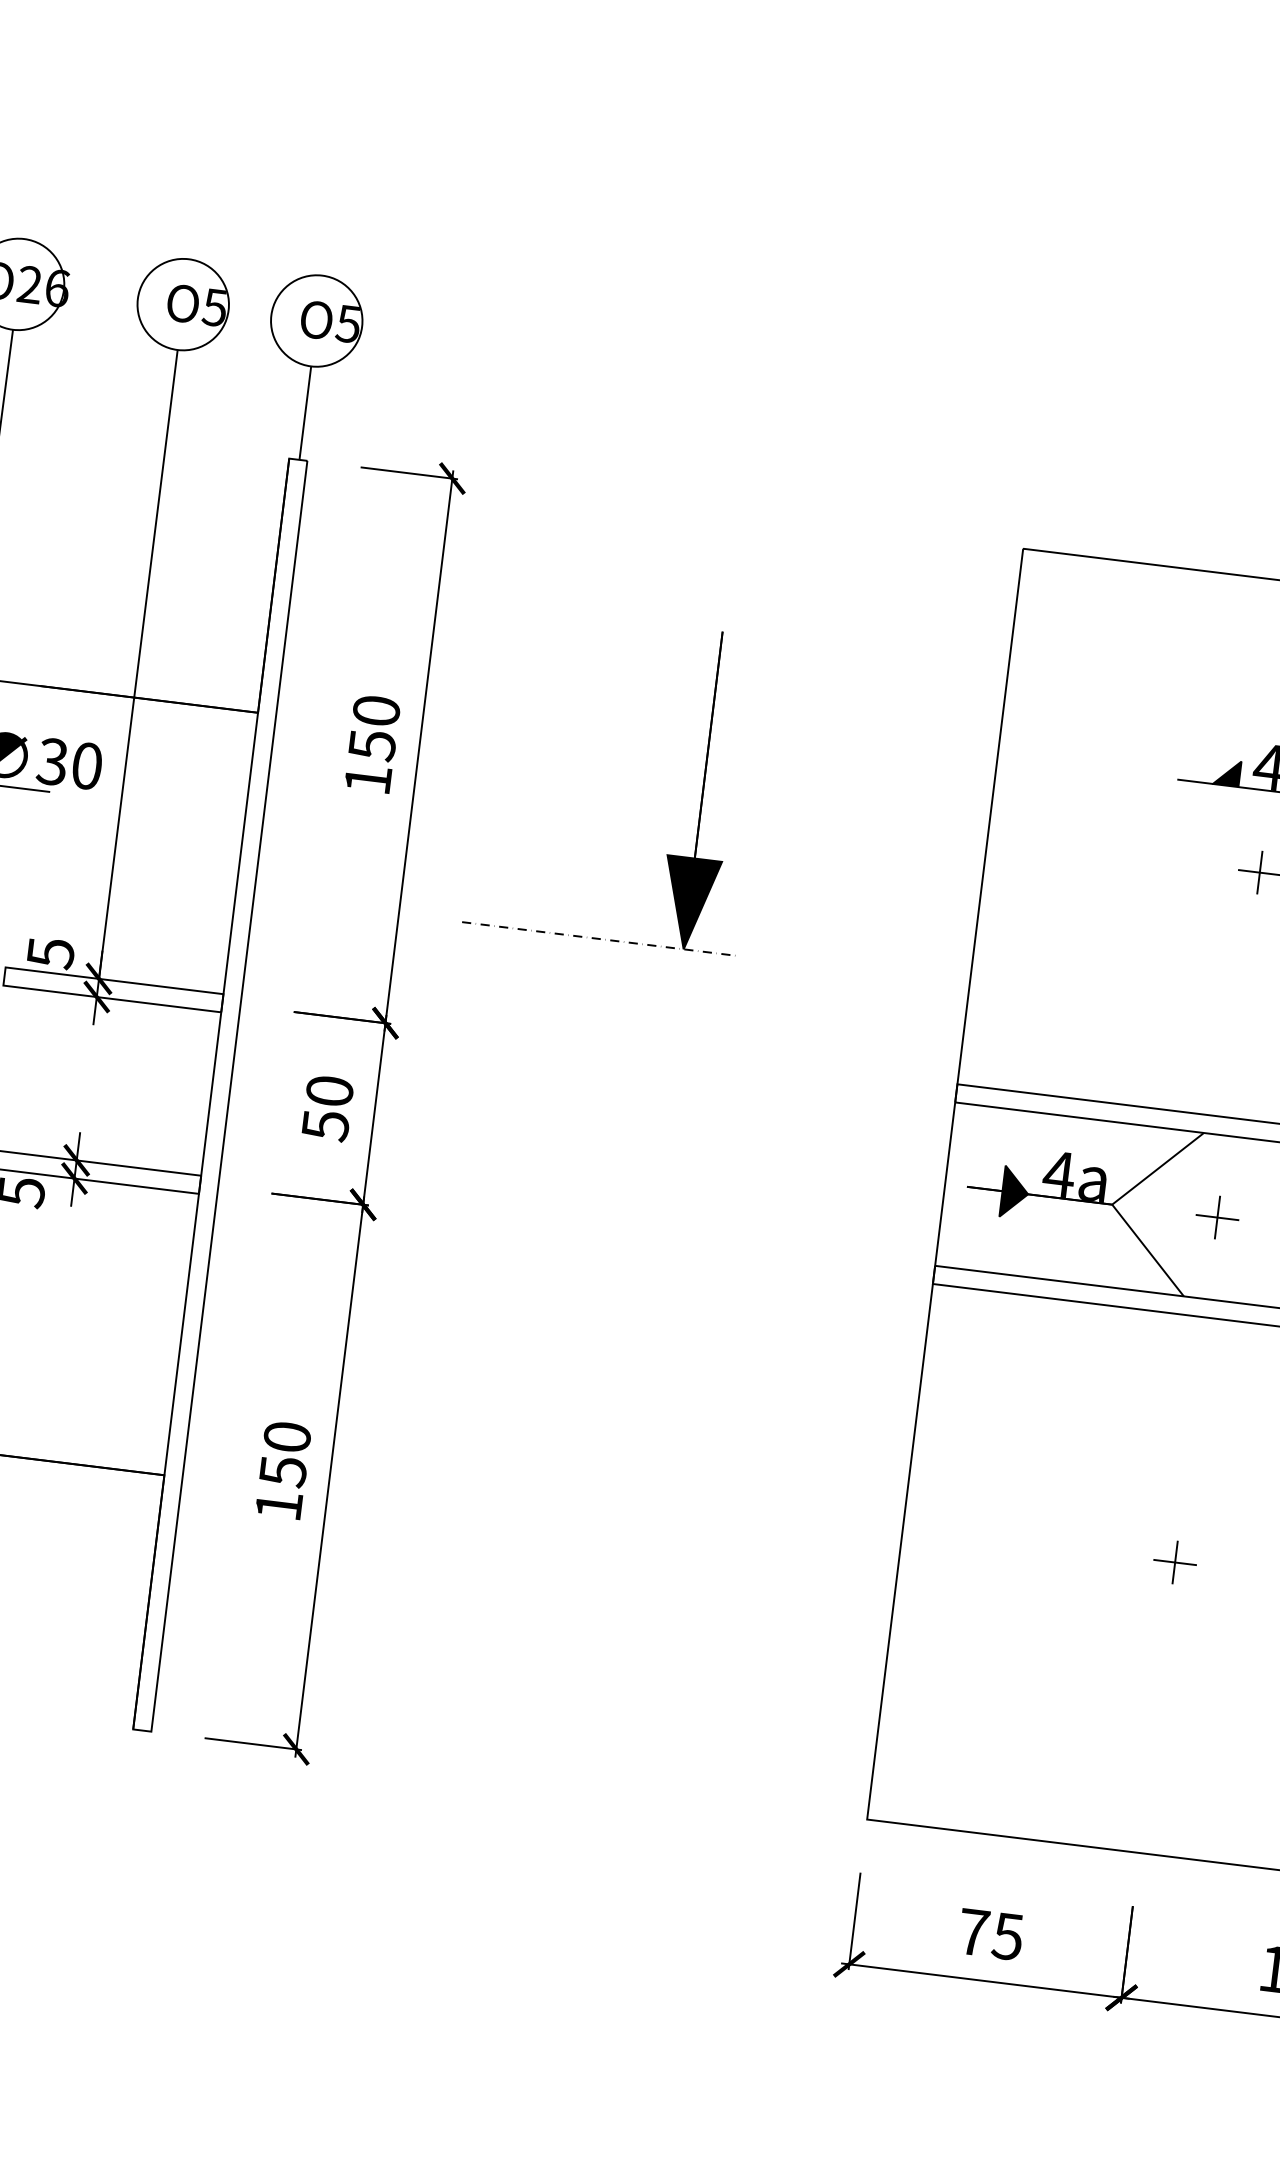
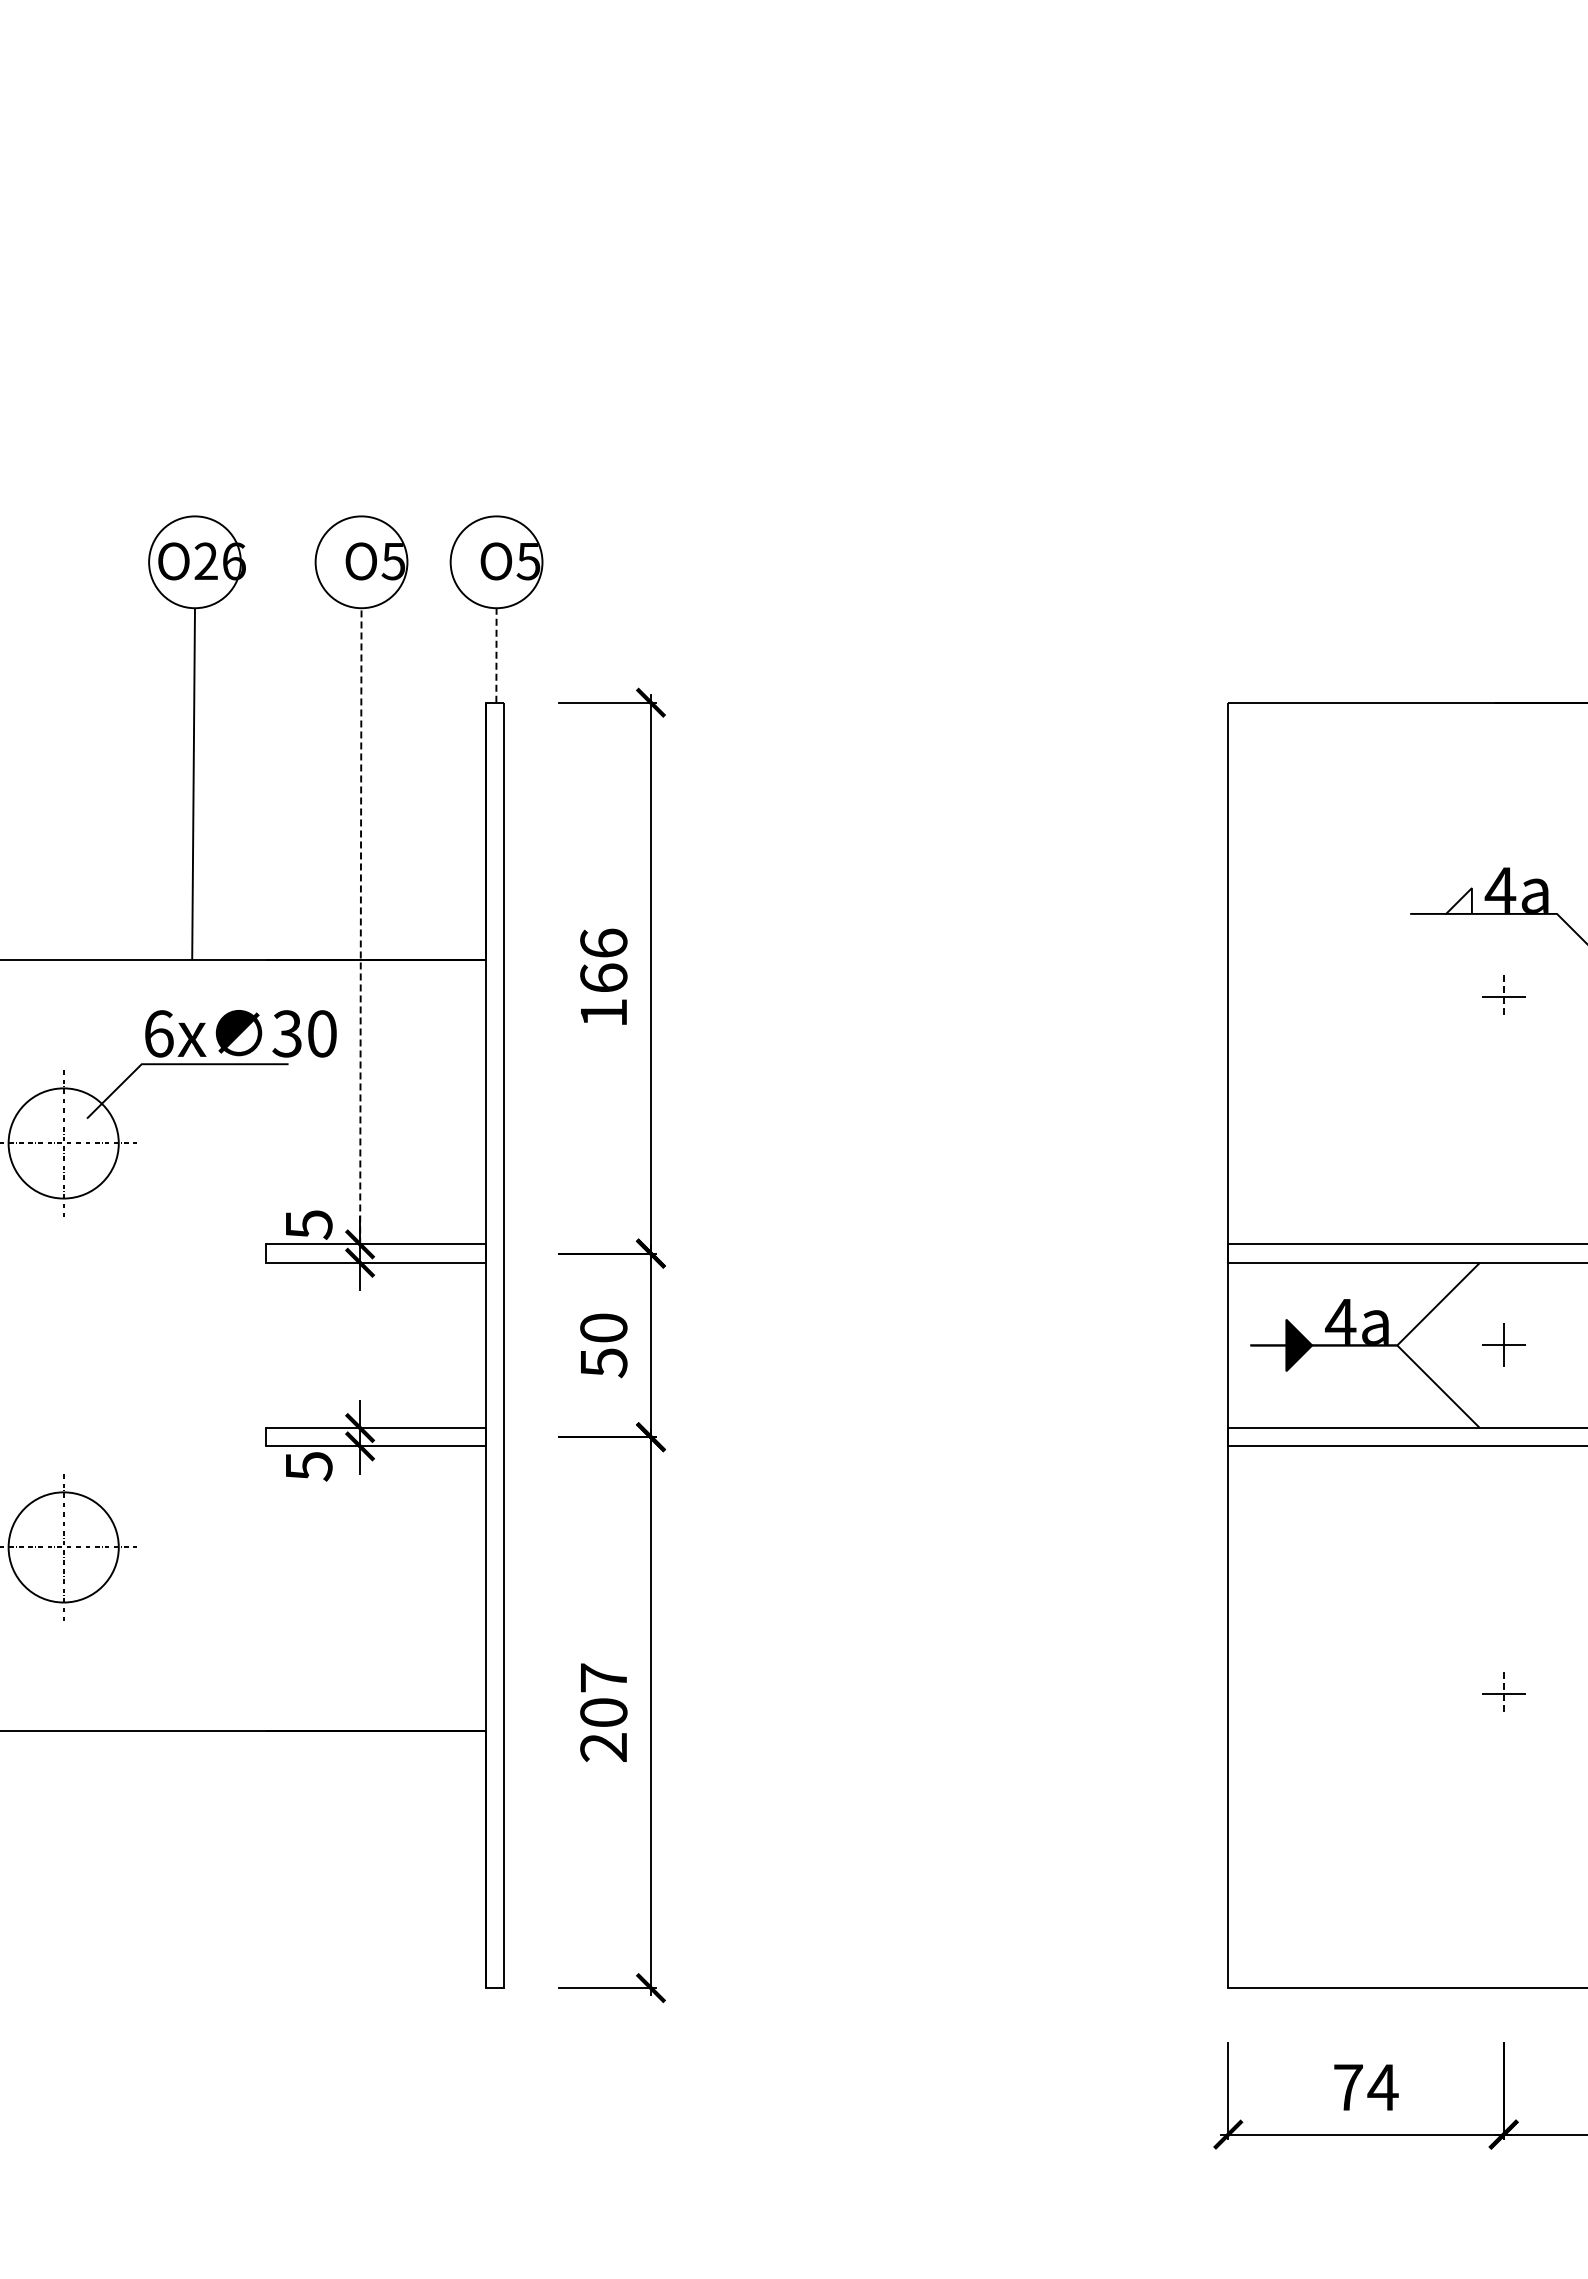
line: (305, 413) -> (496, 655), solid -> dashed
line: (138, 663) -> (360, 925), solid -> dashed
text: (374, 727) -> (603, 960), 150 -> 166
fill: (1226, 772) -> (1458, 900), removed
part: (702, 790) -> (938, 982), removed
line: (1259, 873) -> (1503, 997), solid -> dashed
text: (282, 1471) -> (603, 1712), 150 -> 207
line: (1174, 1562) -> (1503, 1694), solid -> dashed
text: (1007, 1936) -> (1382, 2087), 75 -> 74

